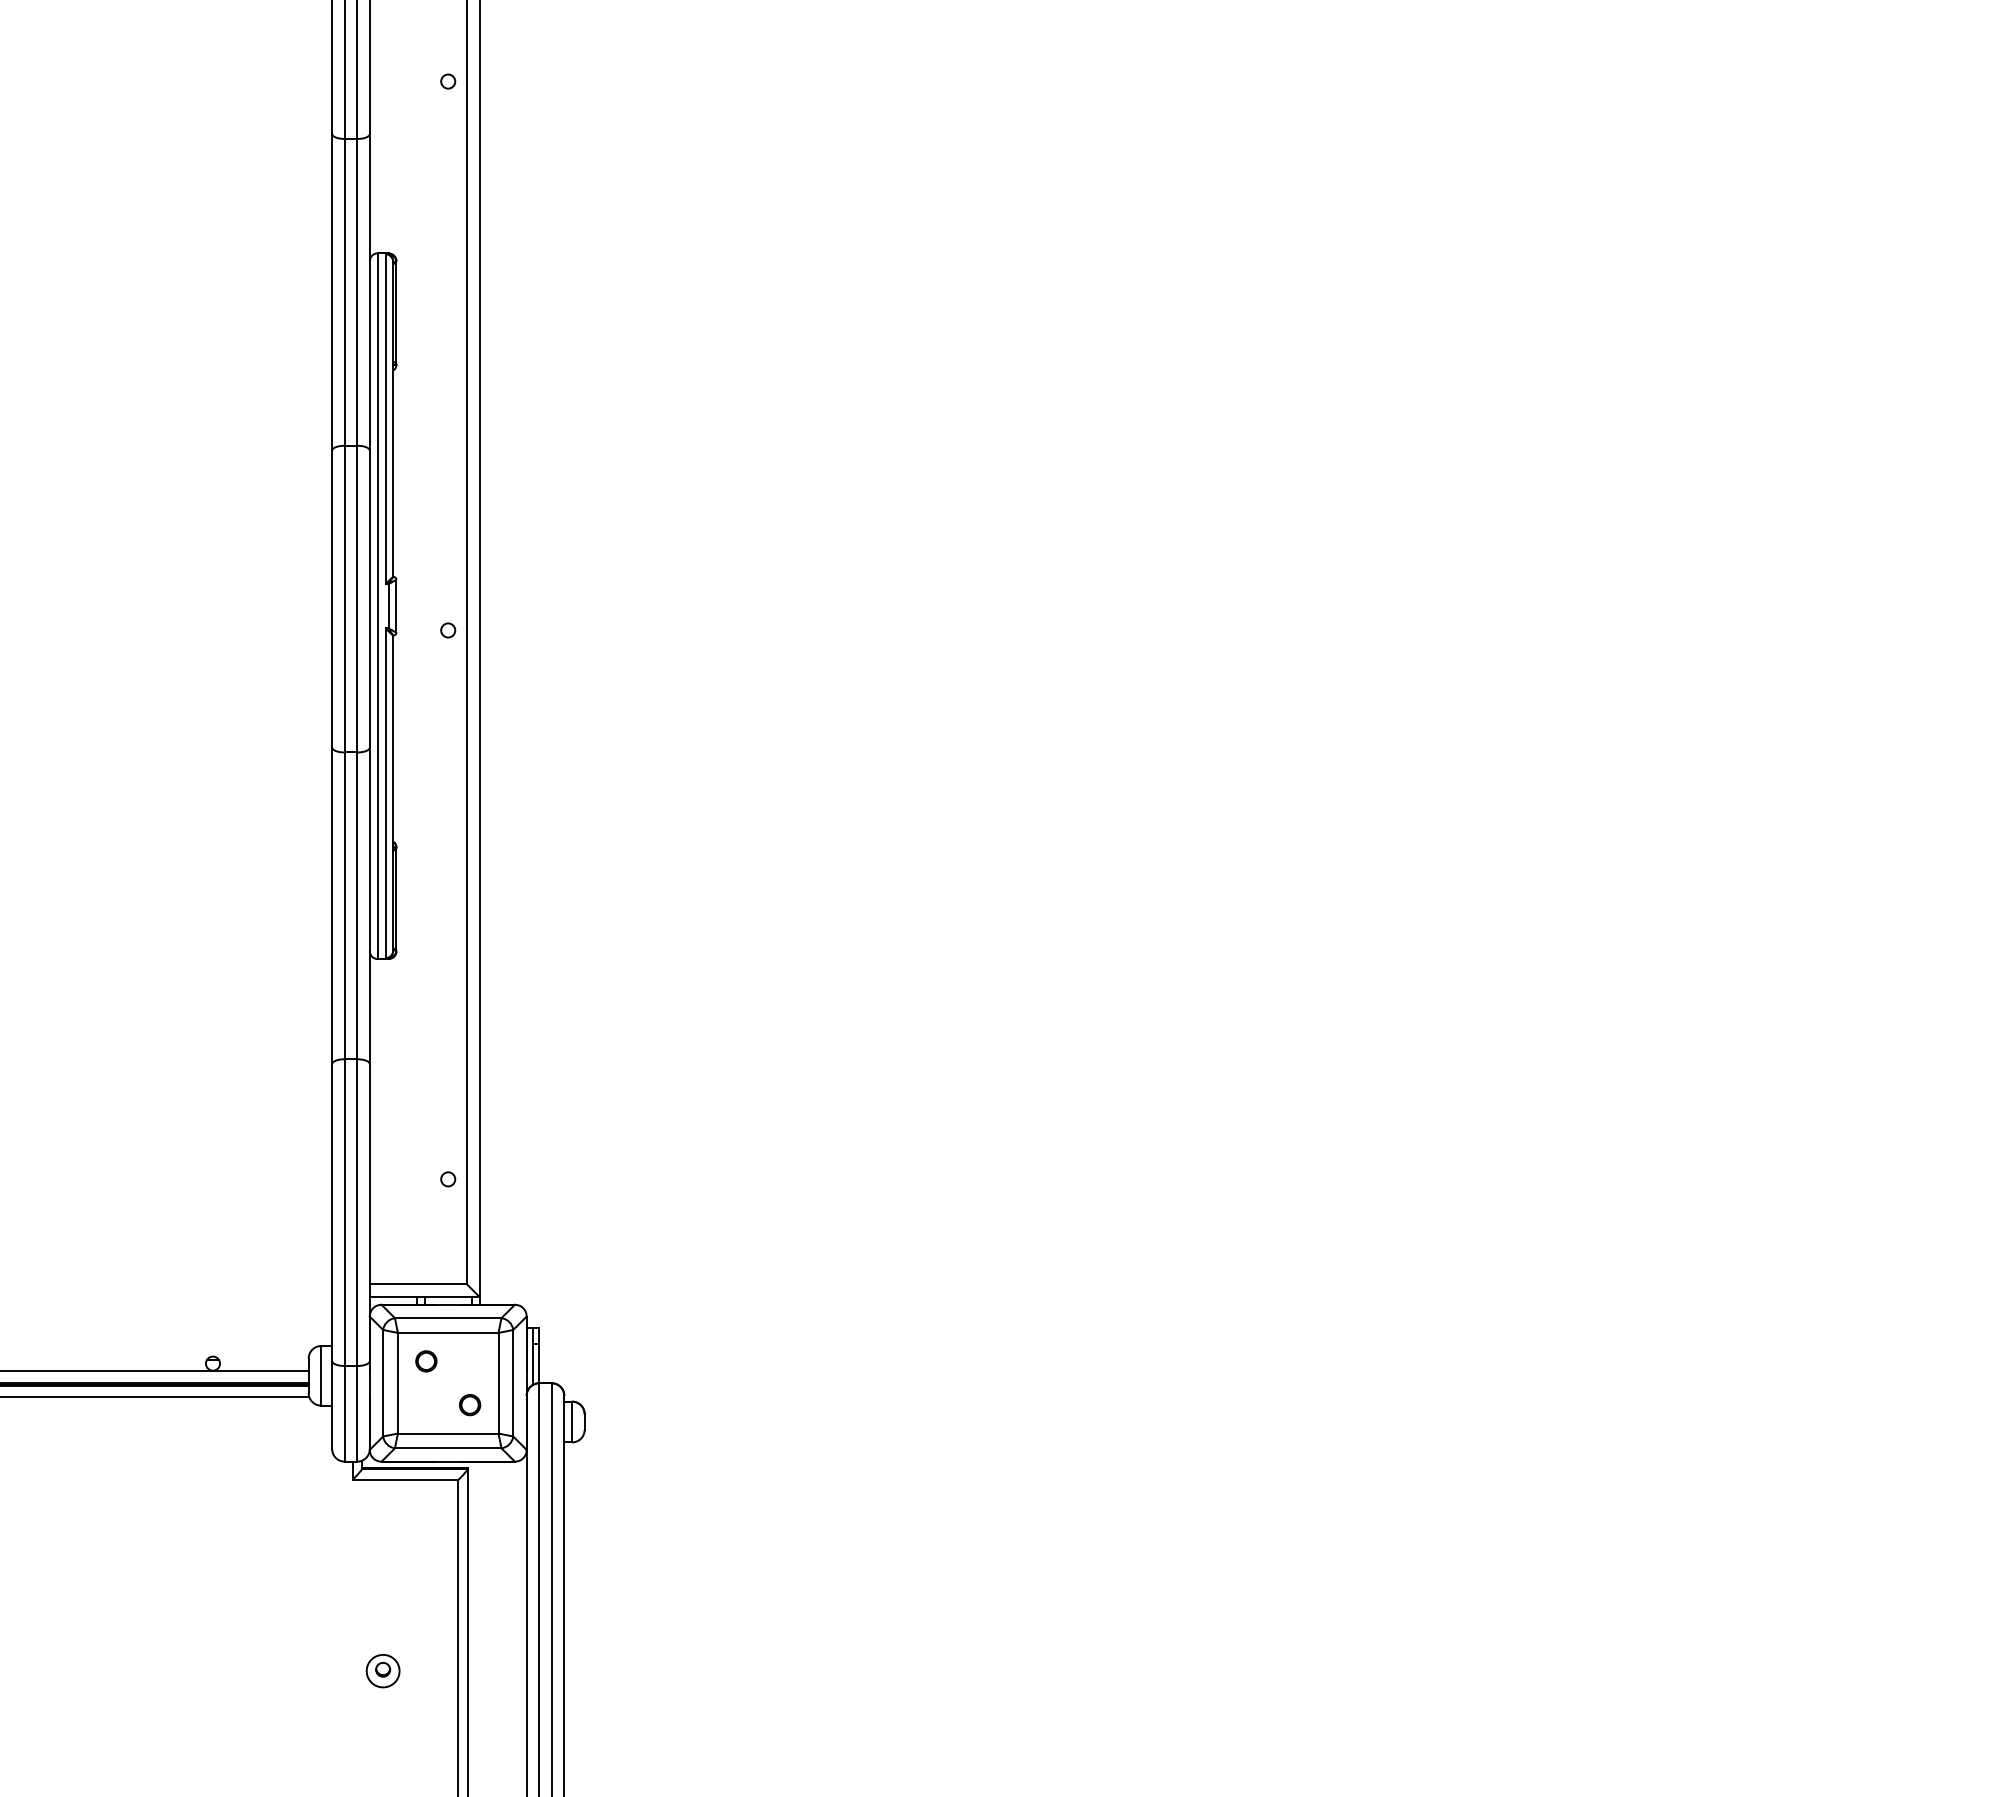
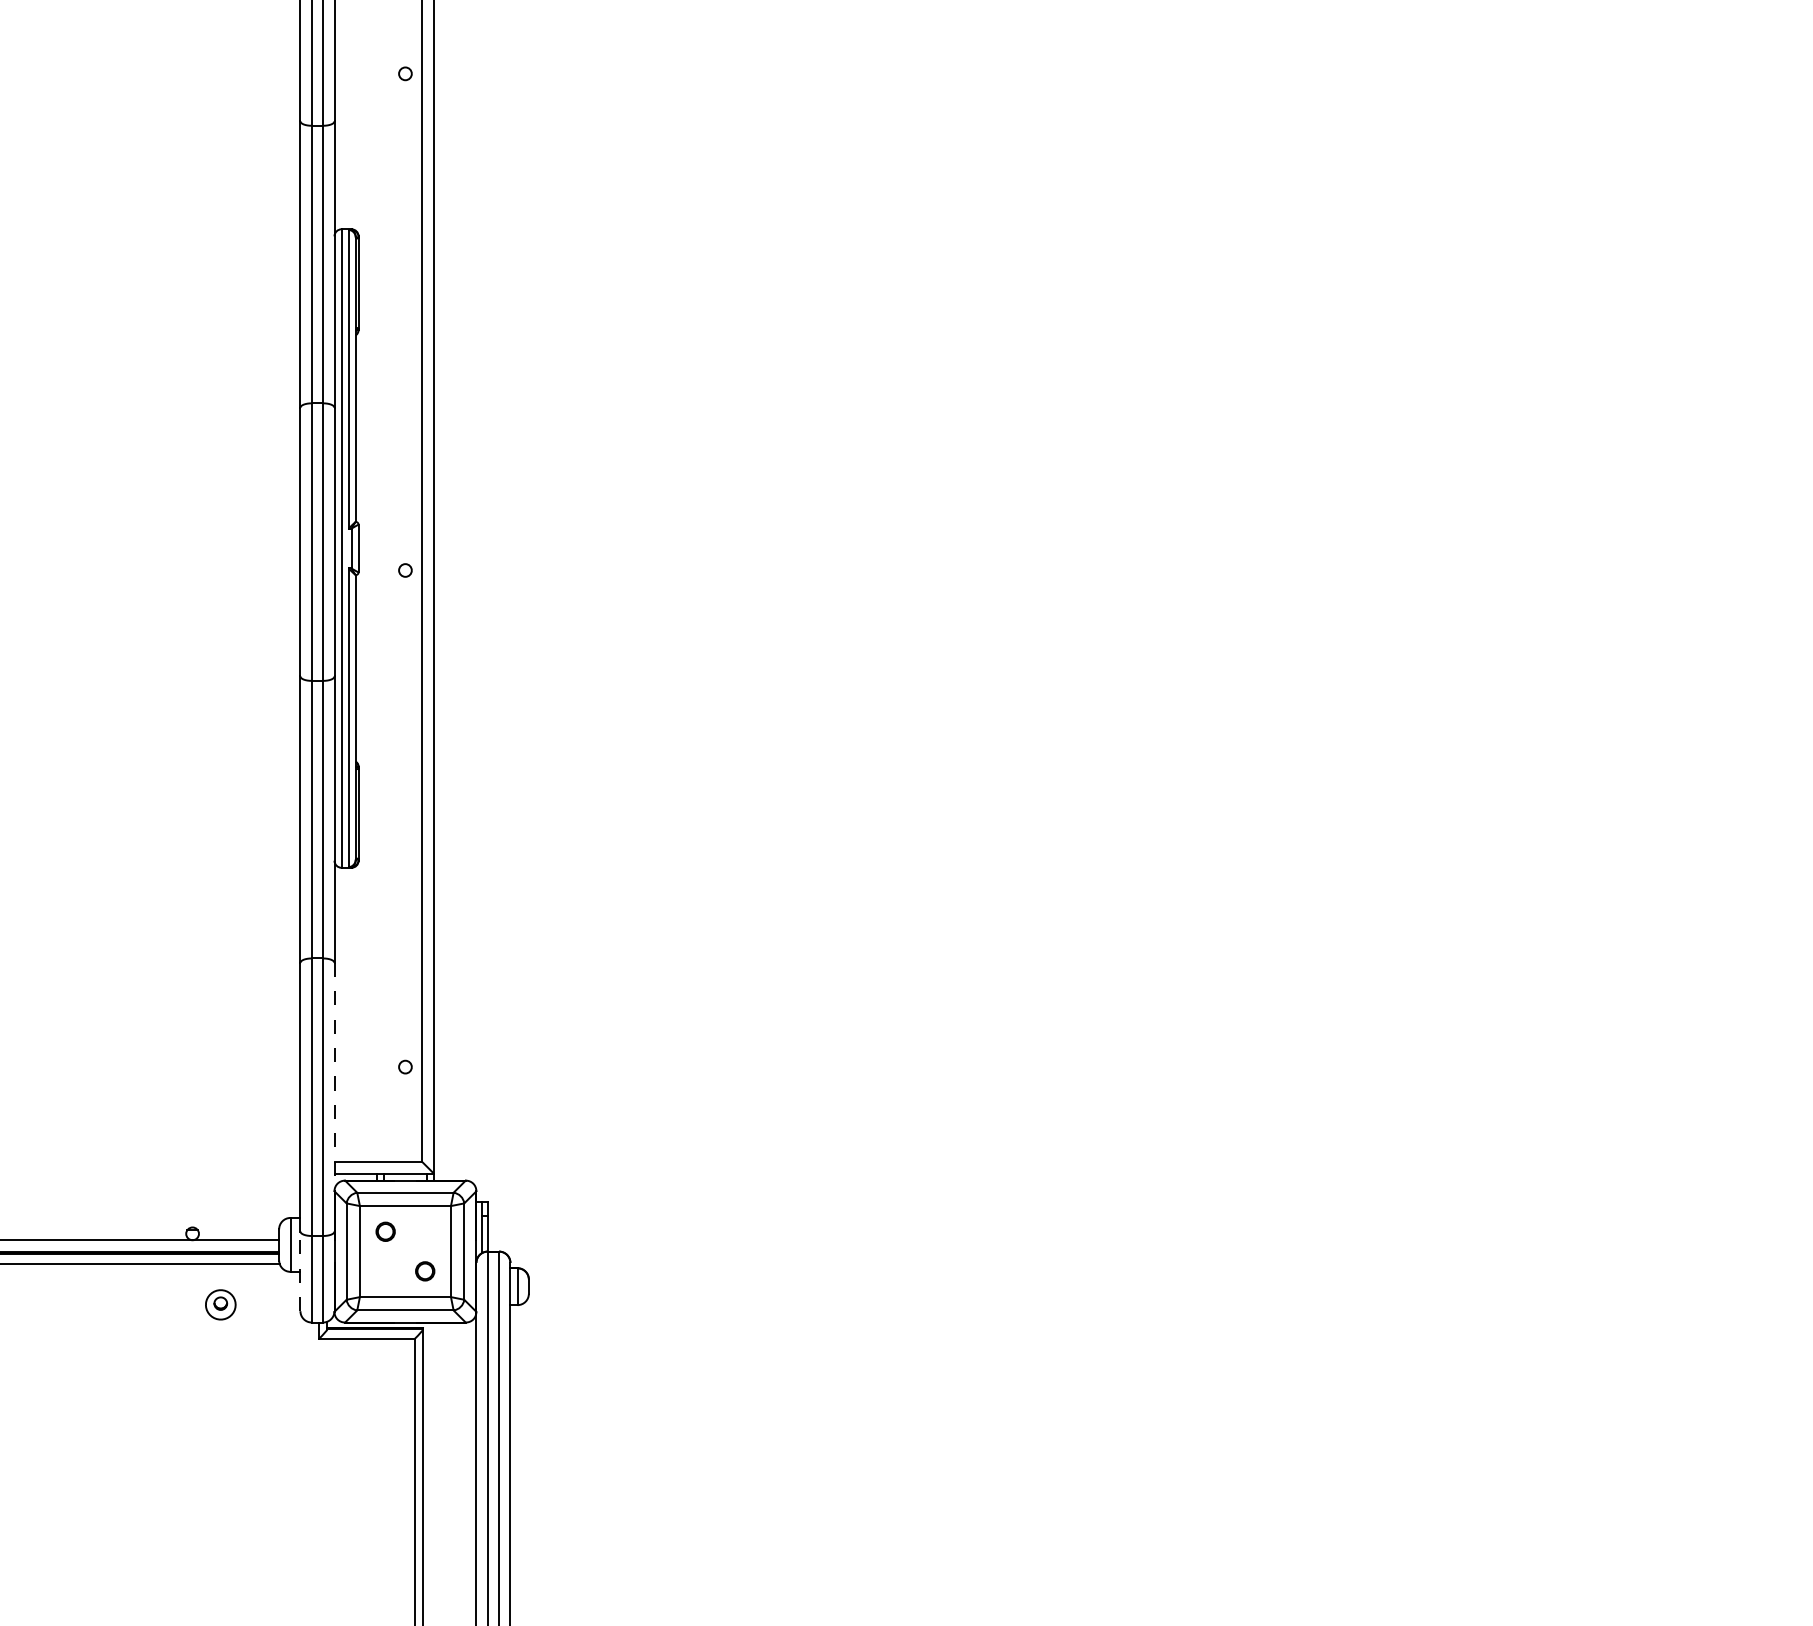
line: (369, 1190) -> (334, 1077), solid -> dashed
line: (332, 1405) -> (300, 1271), solid -> dashed
part: (382, 1671) -> (220, 1305), moved

